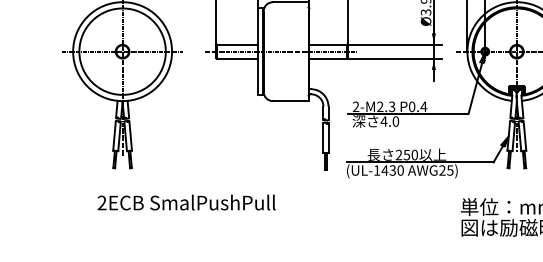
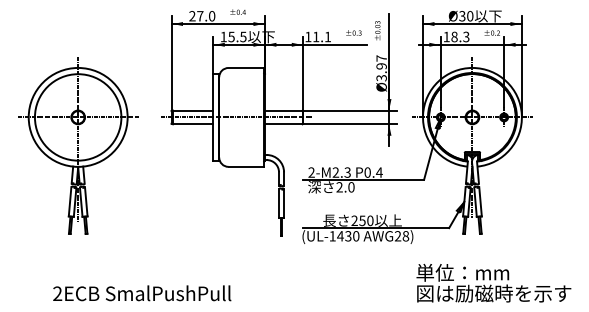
text: (383, 121) -> (339, 187), 4.0 -> 2.0
text: (449, 170) -> (405, 236), AWG25) -> AWG28)
text: (186, 202) -> (142, 293), moved

